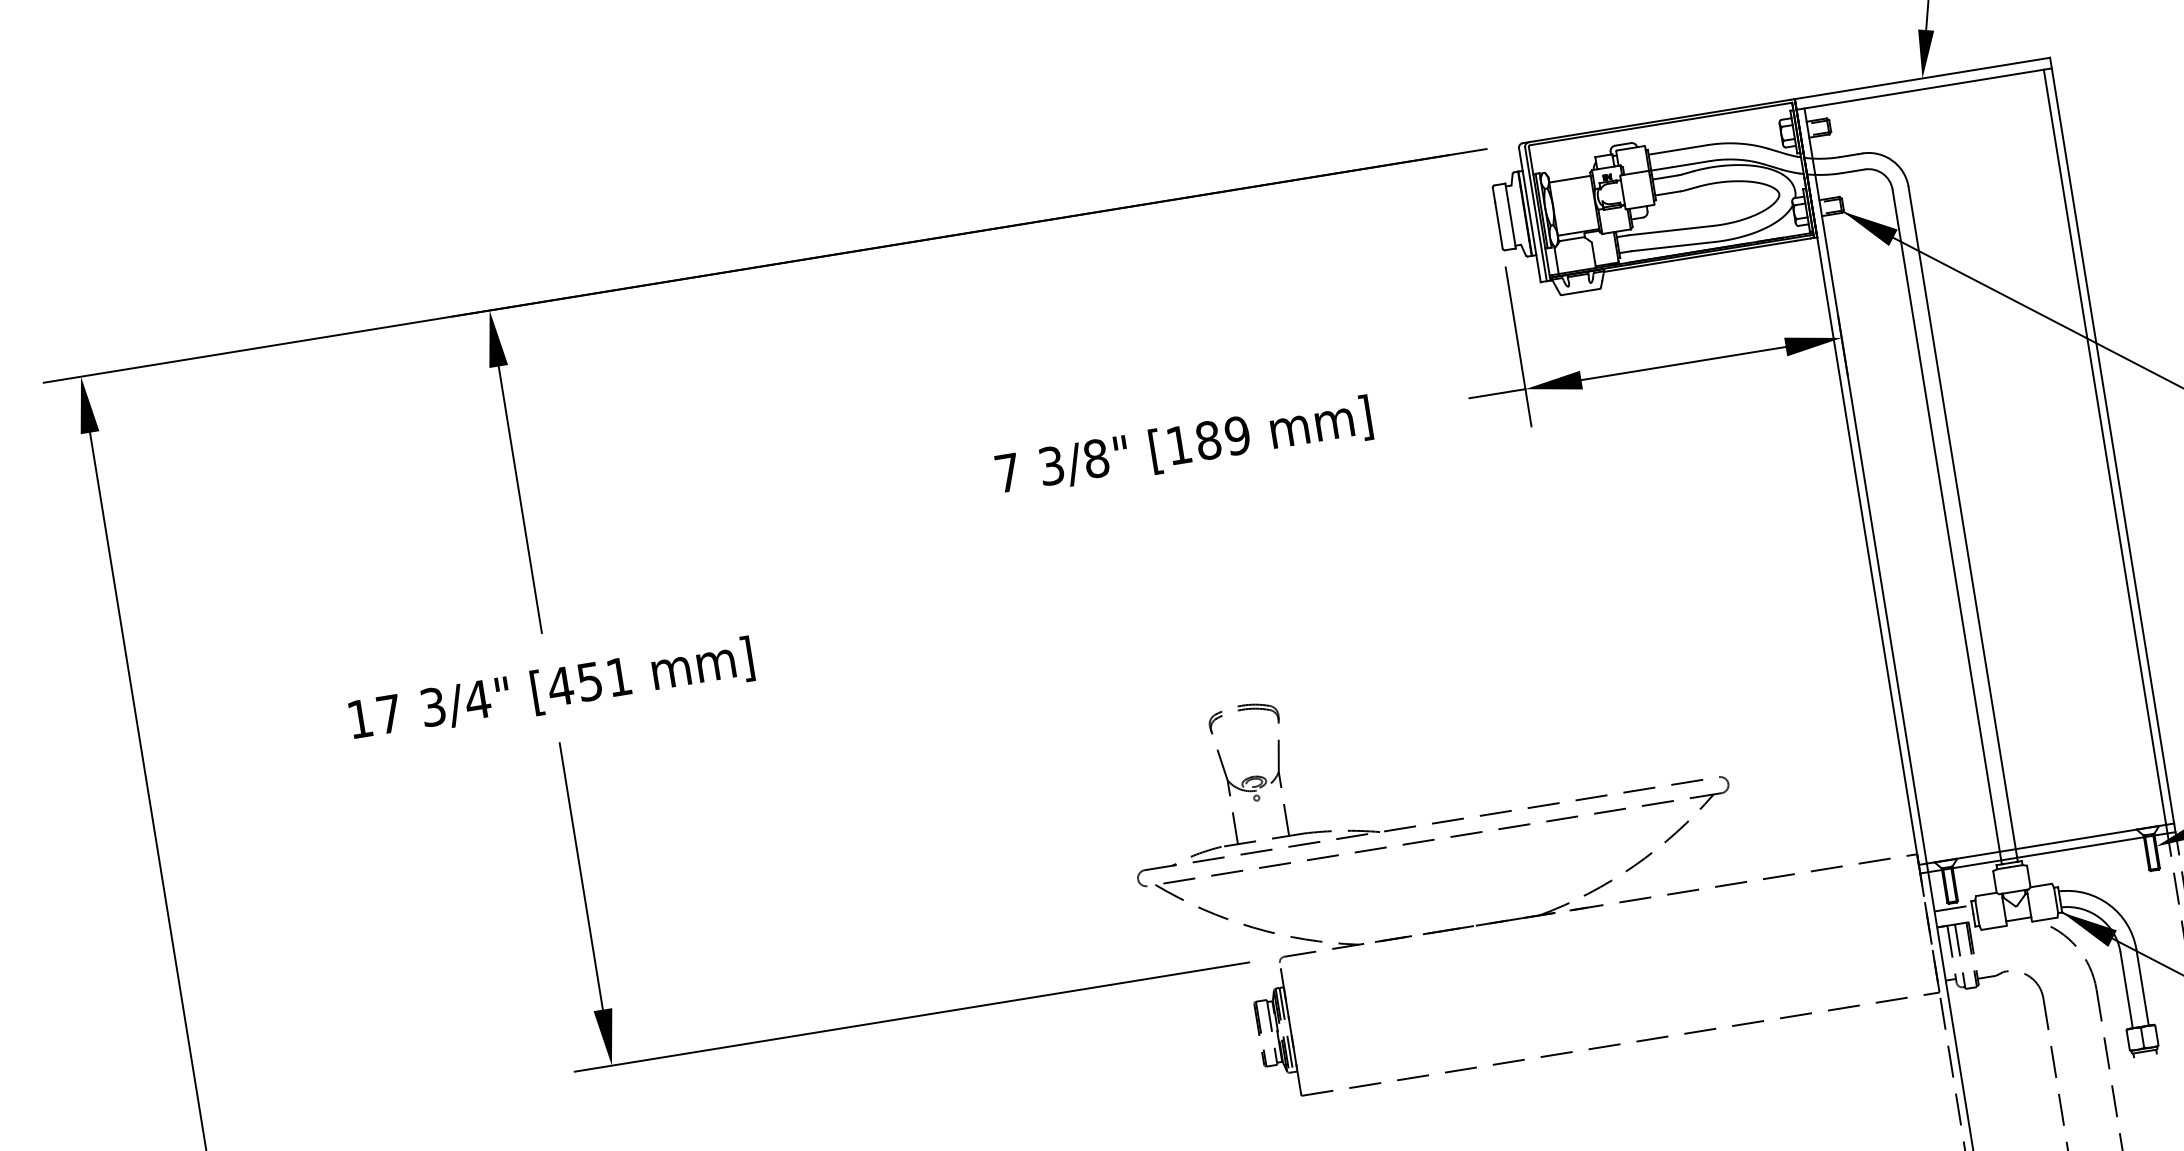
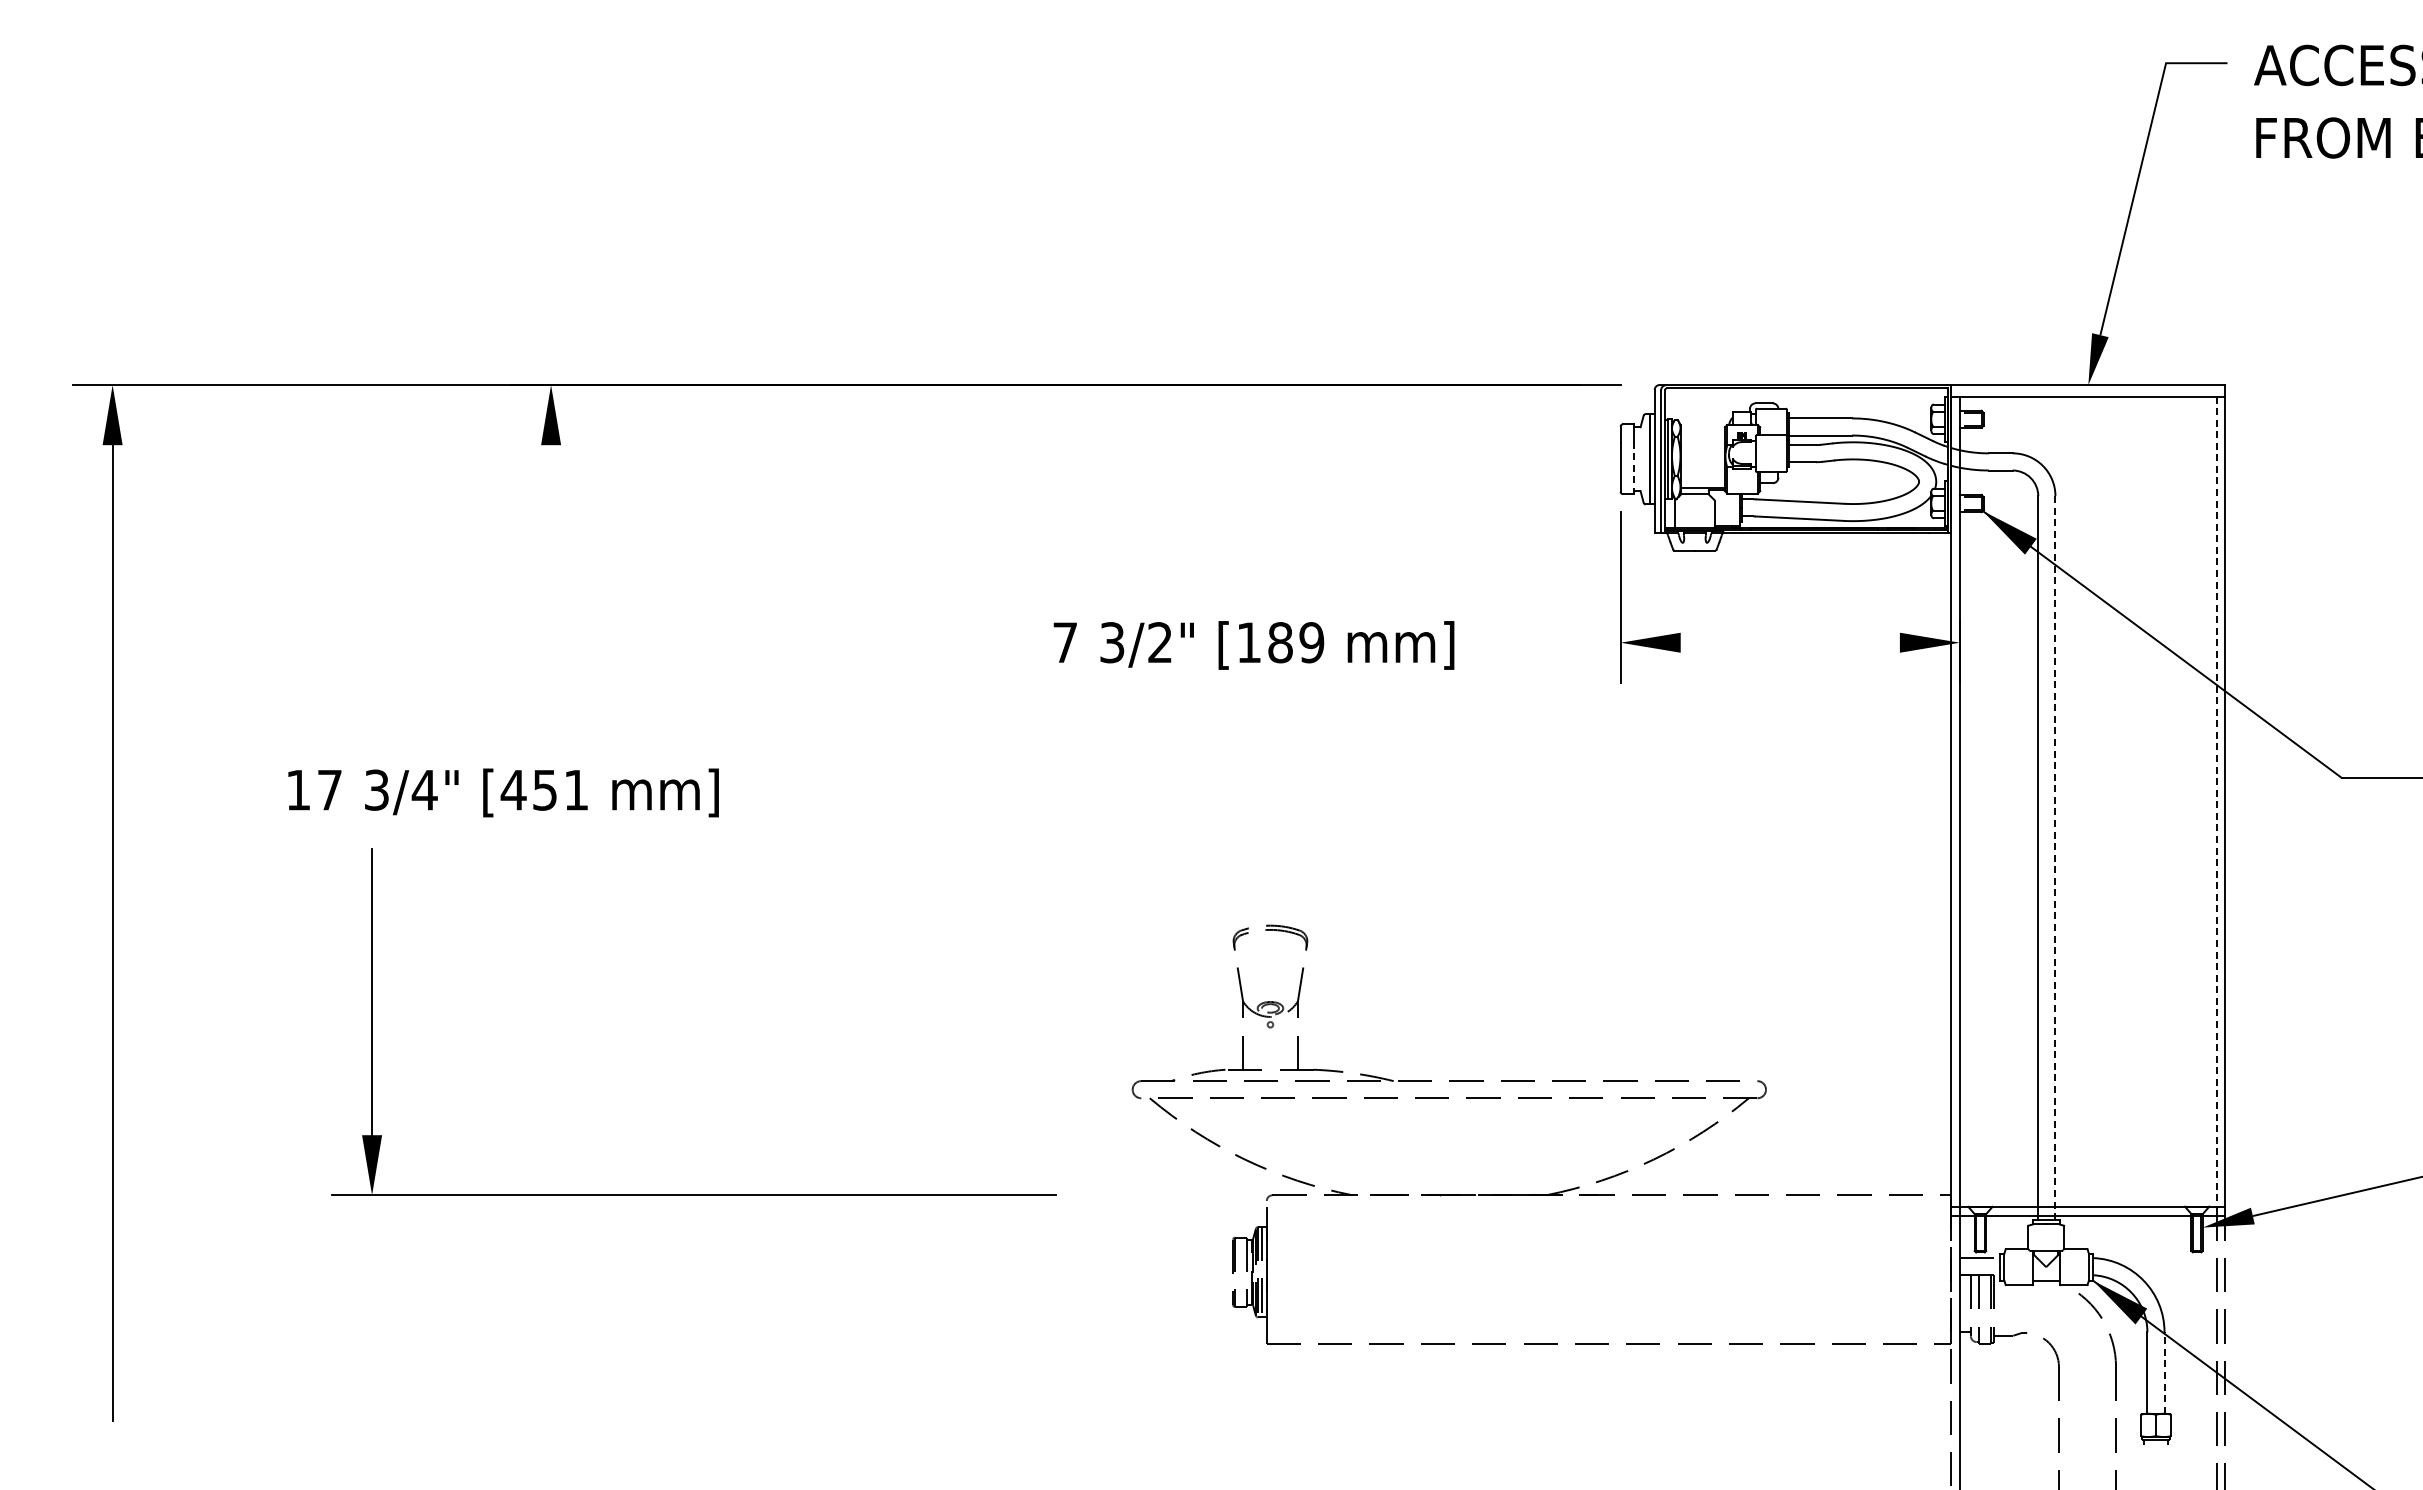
line: (1569, 179) -> (1702, 430), removed
line: (1512, 224) -> (1634, 468), solid -> dashed
line: (1682, 363) -> (1789, 642), removed
line: (1497, 393) -> (1590, 642), removed
line: (2104, 448) -> (2216, 802), solid -> dashed
text: (1096, 458) -> (1160, 642), 3/8" -> 3/2"
line: (520, 500) -> (551, 588), removed
line: (1963, 524) -> (2055, 858), solid -> dashed
text: (551, 690) -> (503, 792), moved
line: (2142, 987) -> (2164, 1372), solid -> dashed
part: (911, 1016) -> (693, 1194), moved

